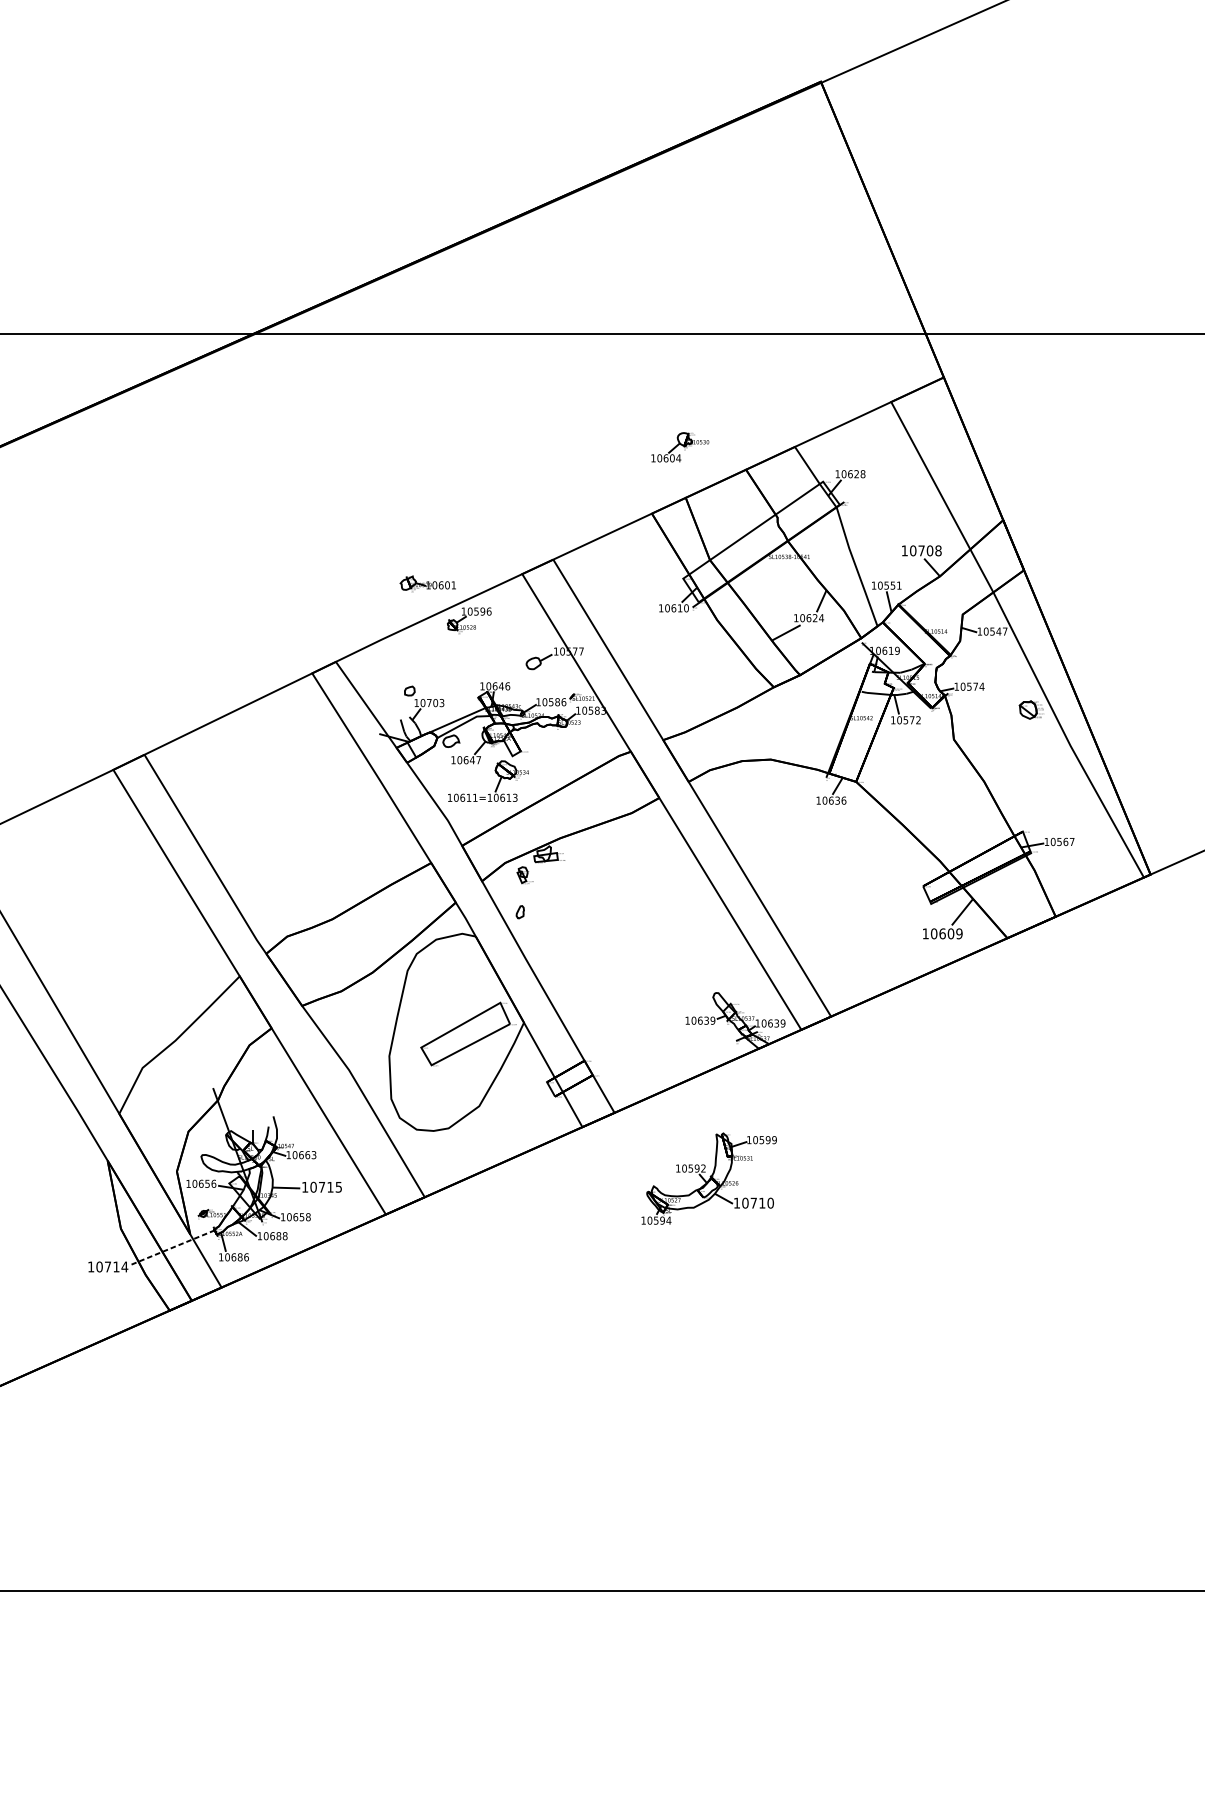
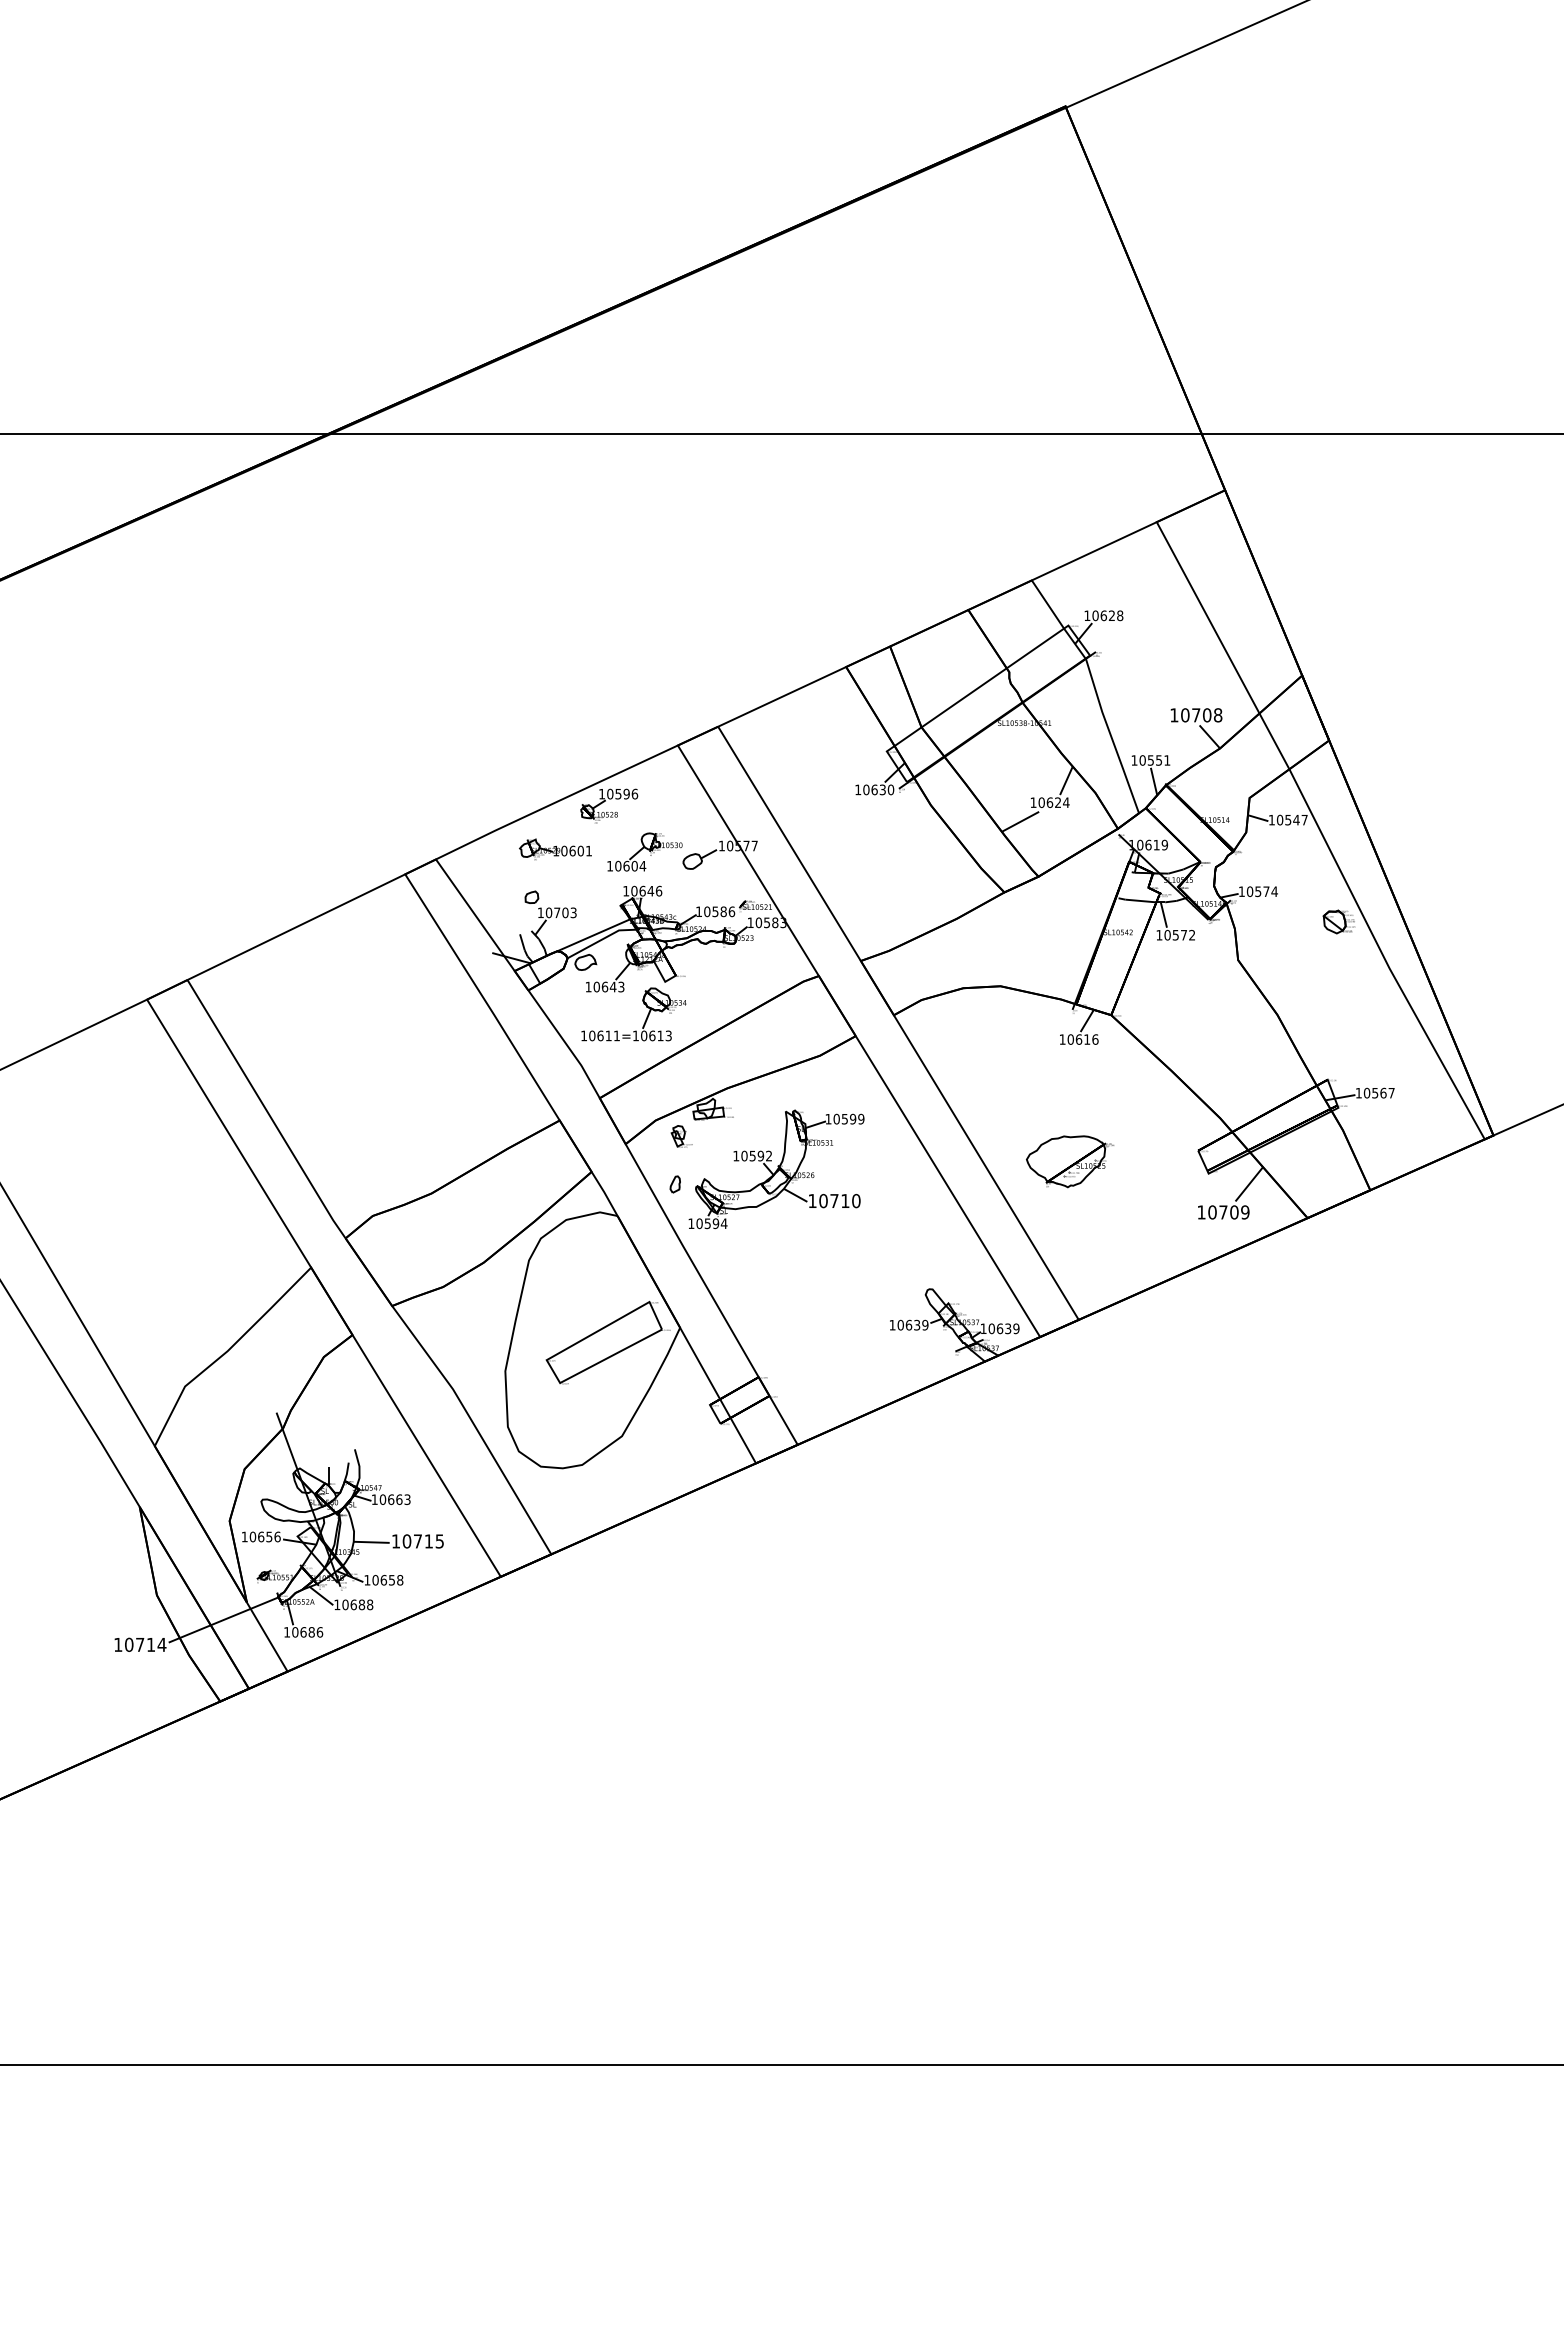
part: (679, 446) -> (644, 851), moved
part: (428, 584) -> (555, 849), moved
text: (679, 608) -> (882, 789), 10610 -> 10630
text: (478, 759) -> (621, 986), 10647 -> 10643
text: (837, 800) -> (1087, 1039), 10636 -> 10616
part: (824, 894) -> (1070, 1161), added
text: (942, 933) -> (1223, 1212), 10609 -> 10709
part: (709, 1178) -> (776, 1169), moved
line: (172, 1247) -> (223, 1619), dashed -> solid

